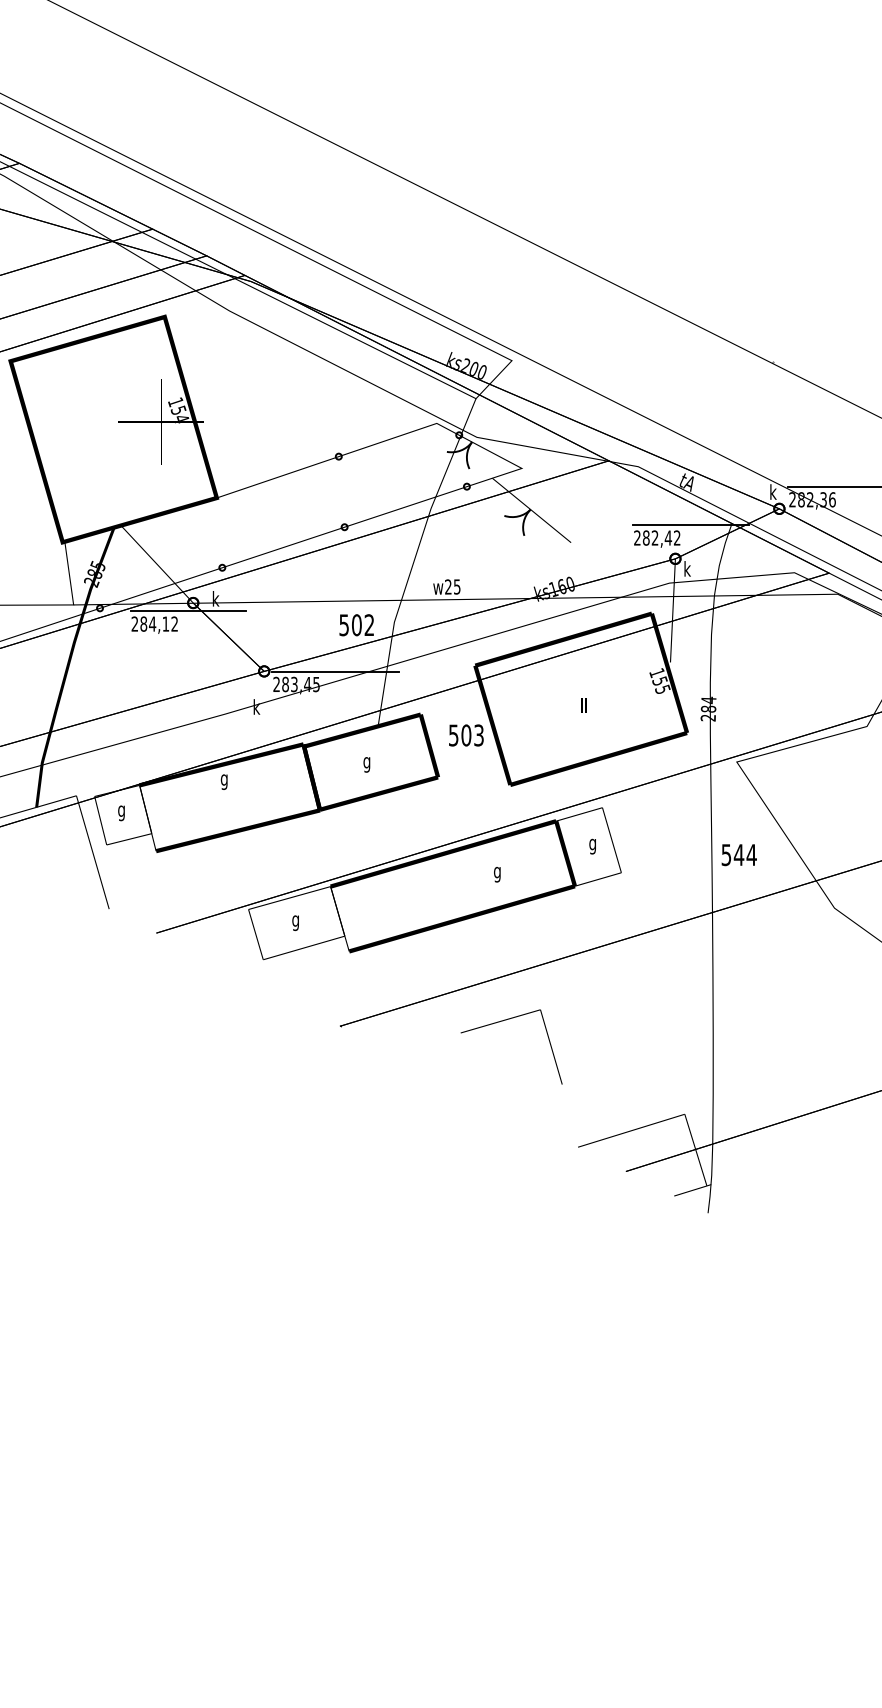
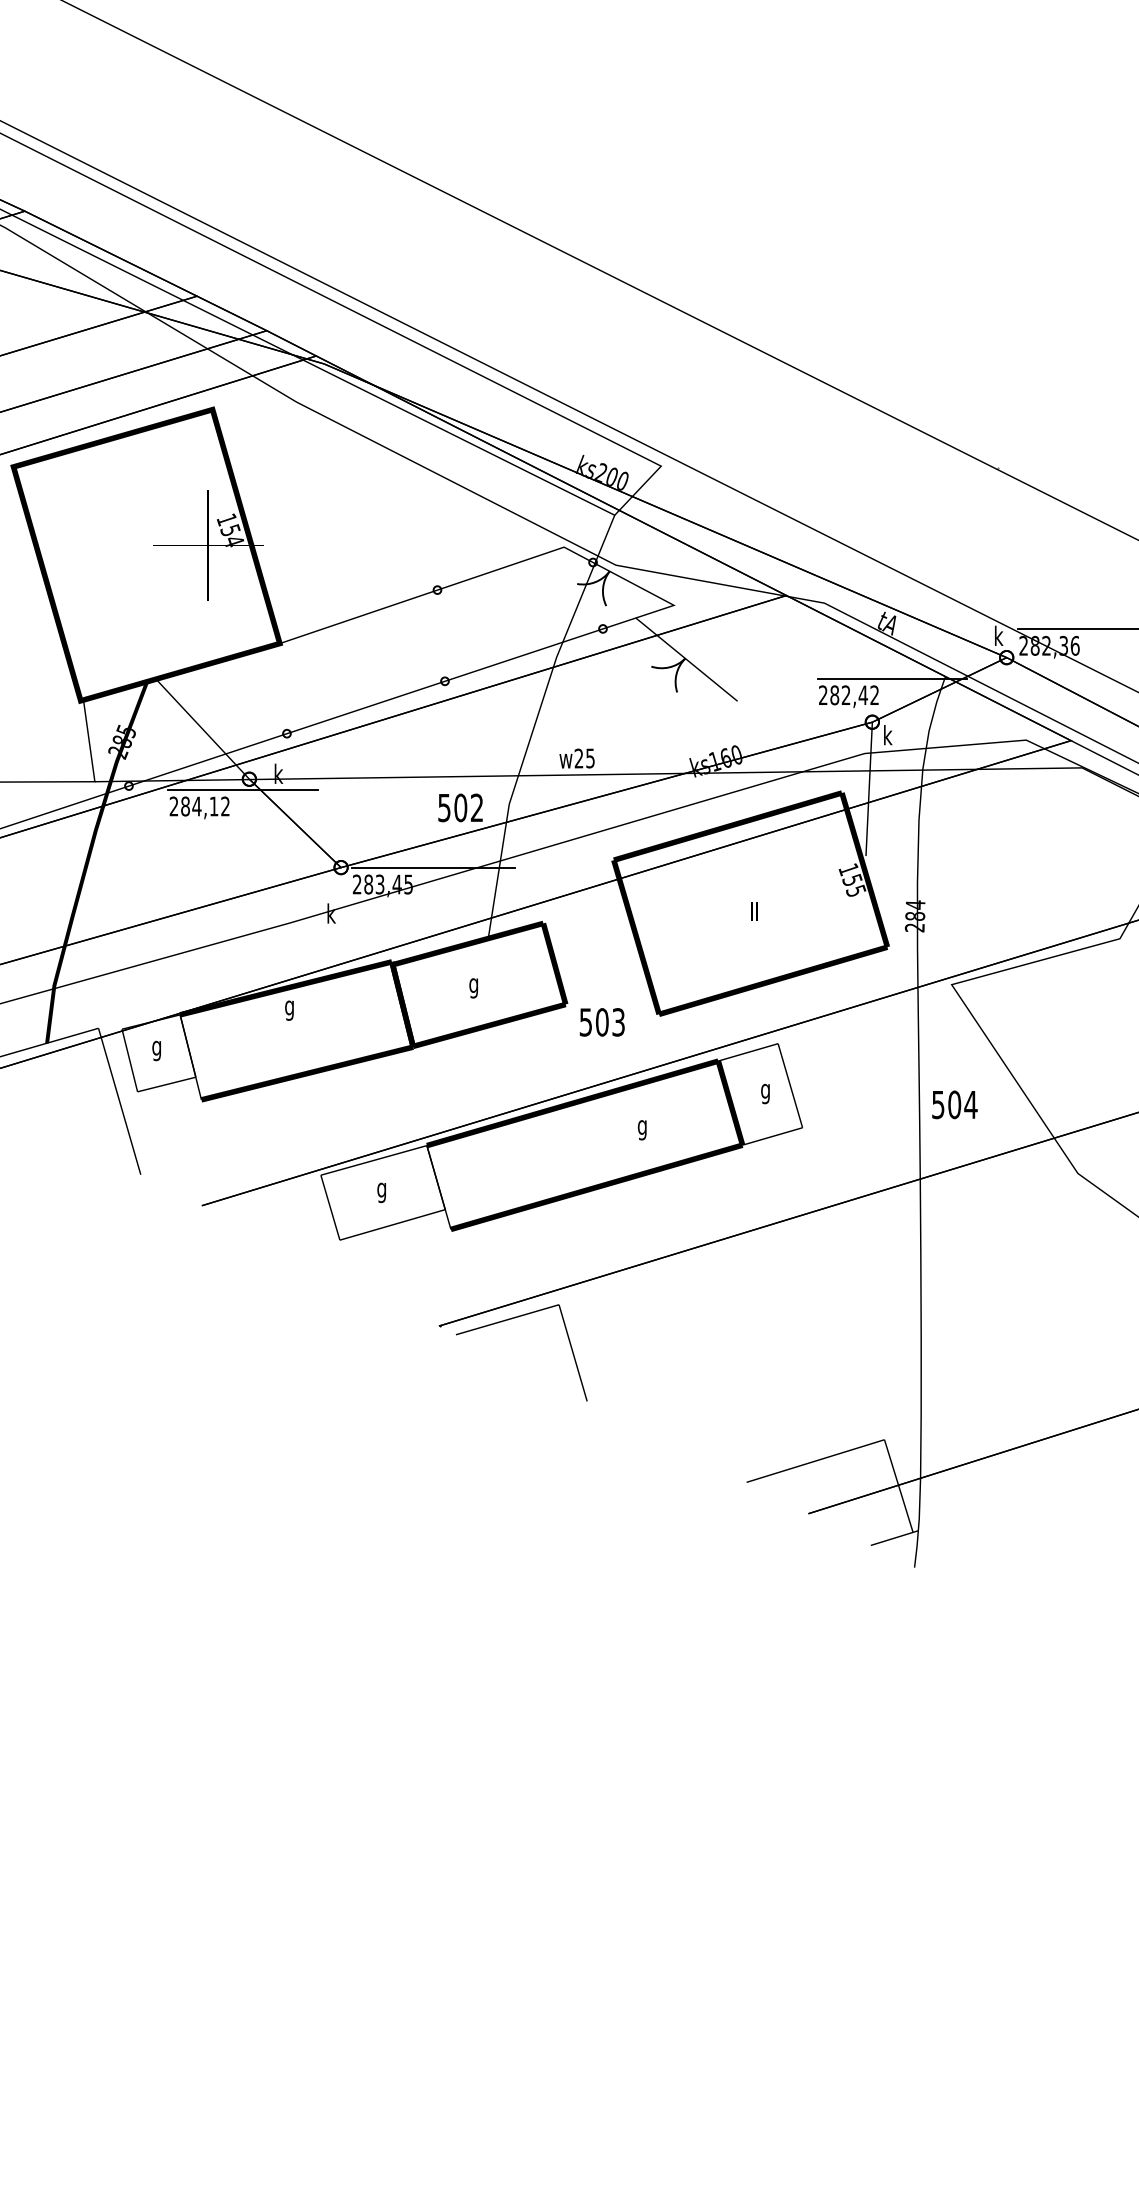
text: (465, 735) -> (601, 1022), moved
text: (738, 854) -> (954, 1104), 544 -> 504
part: (503, 1021) -> (511, 1319), moved

